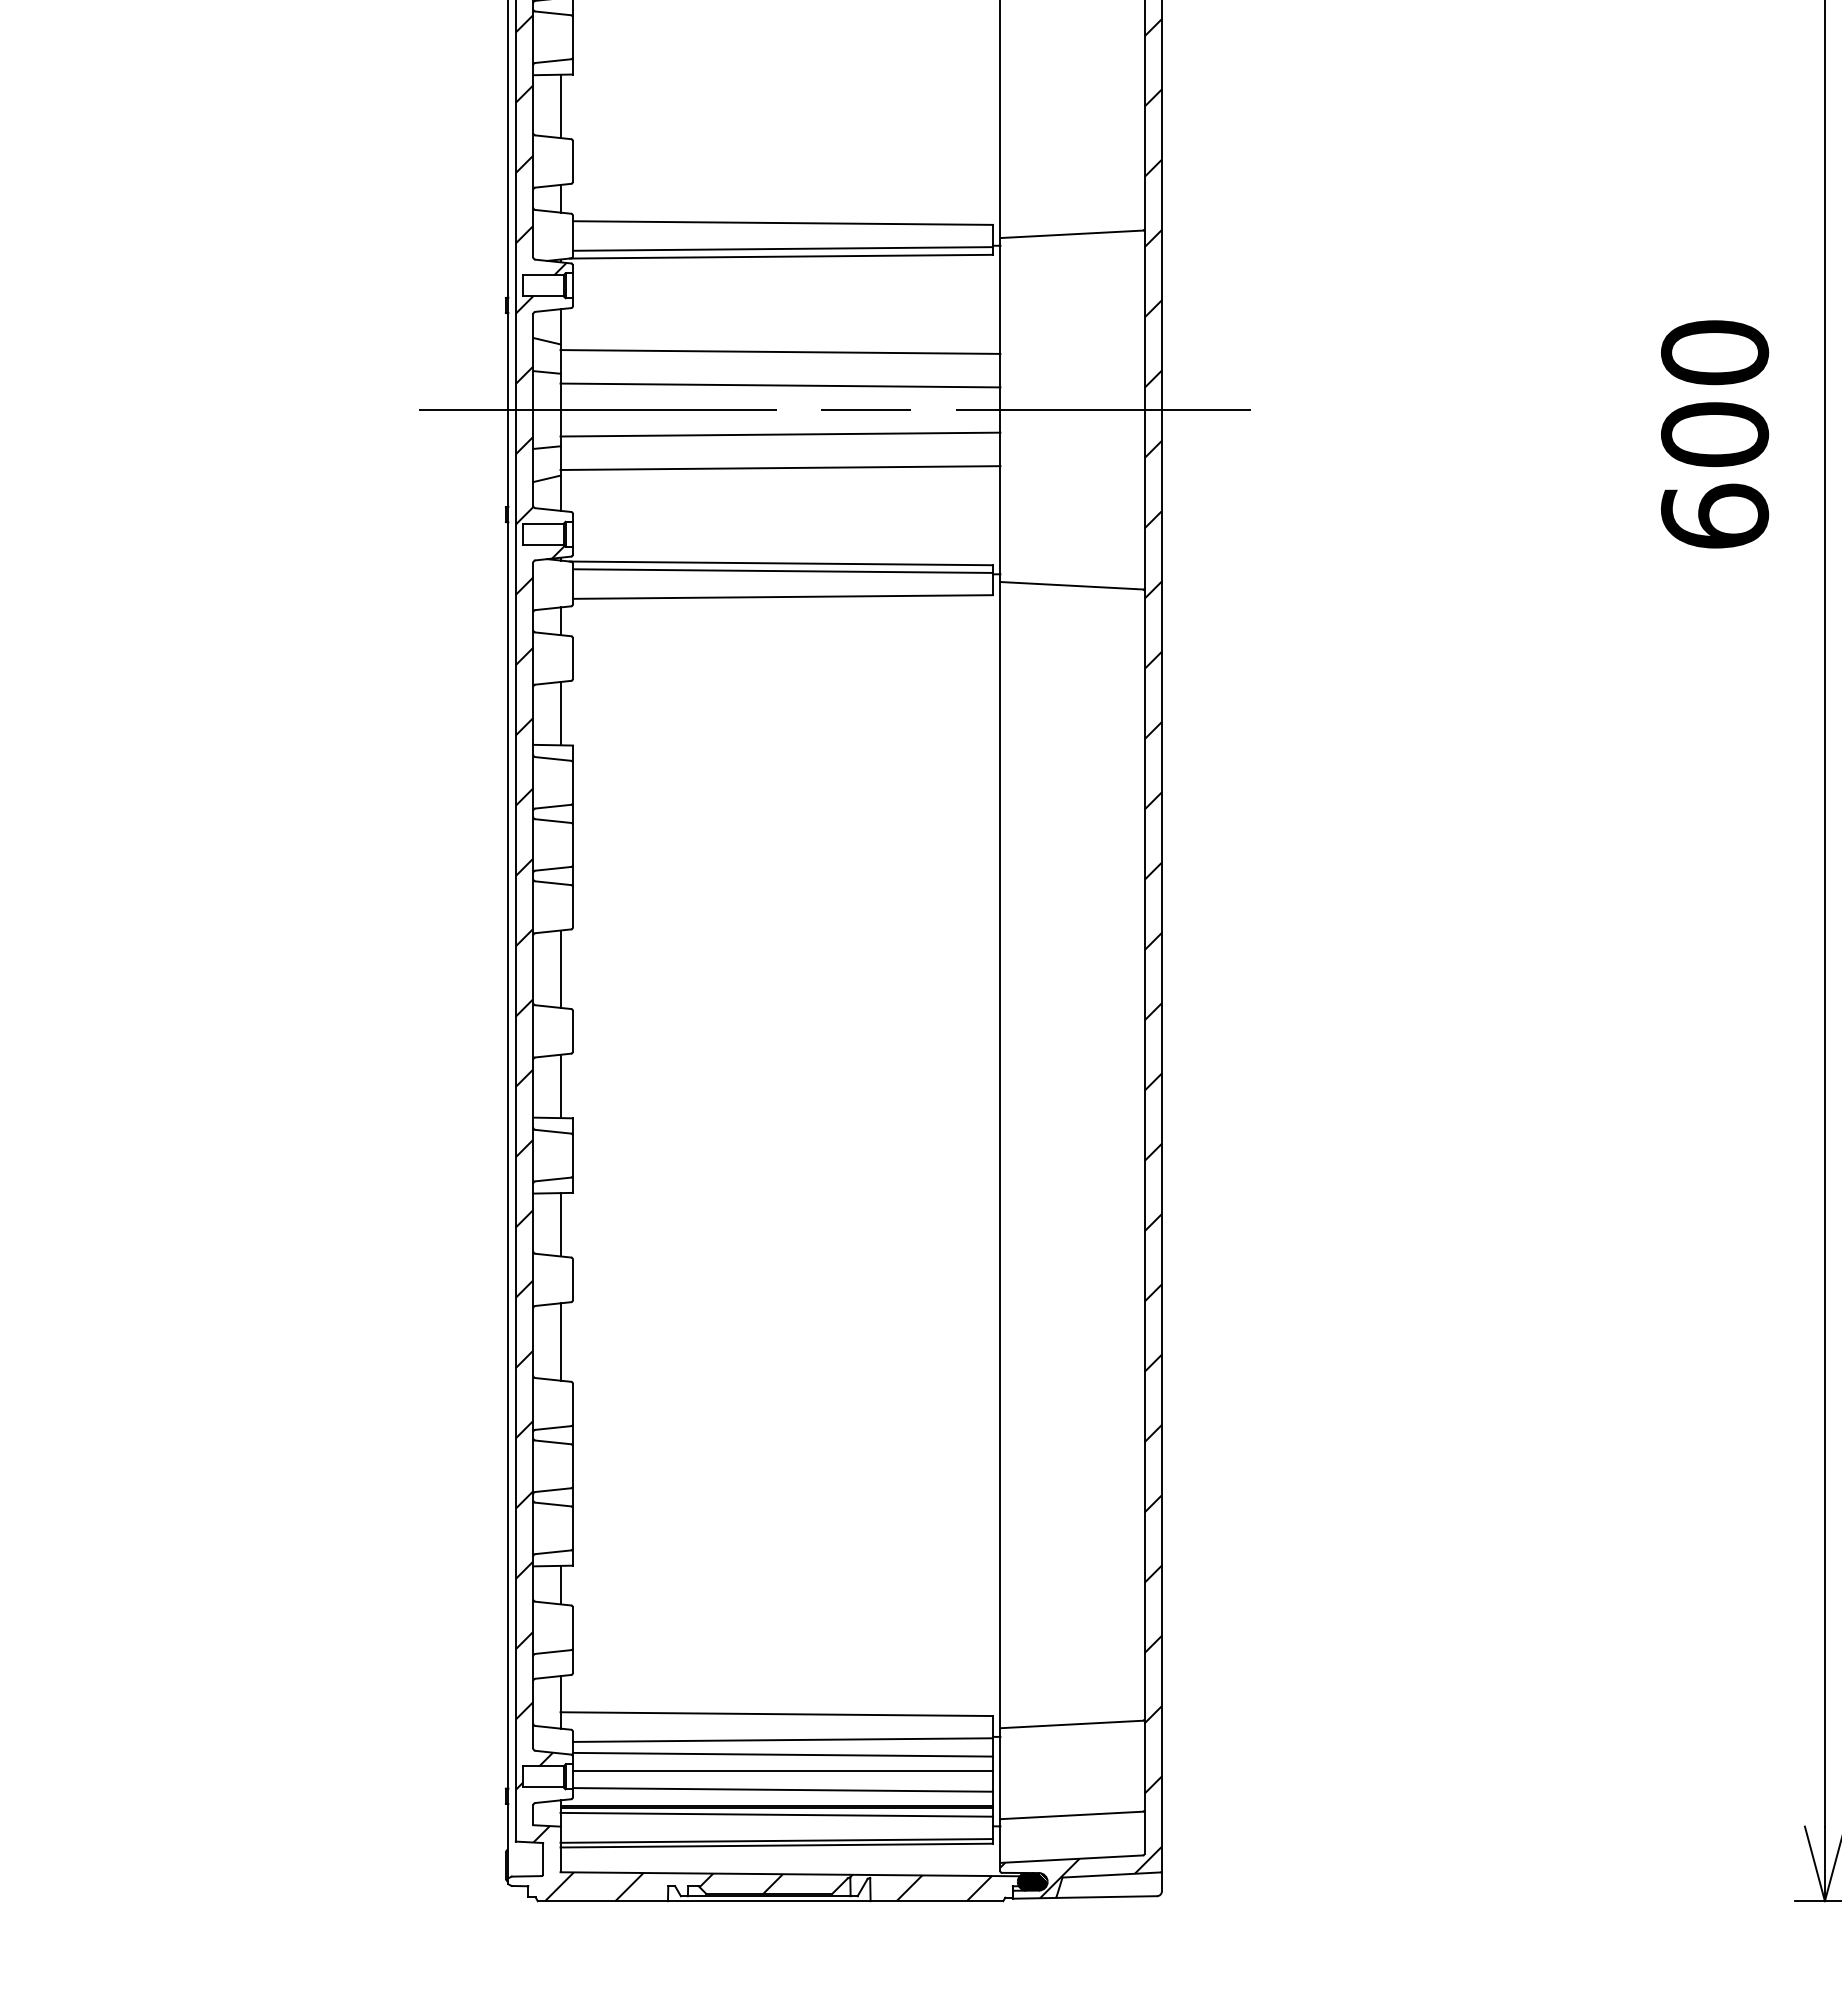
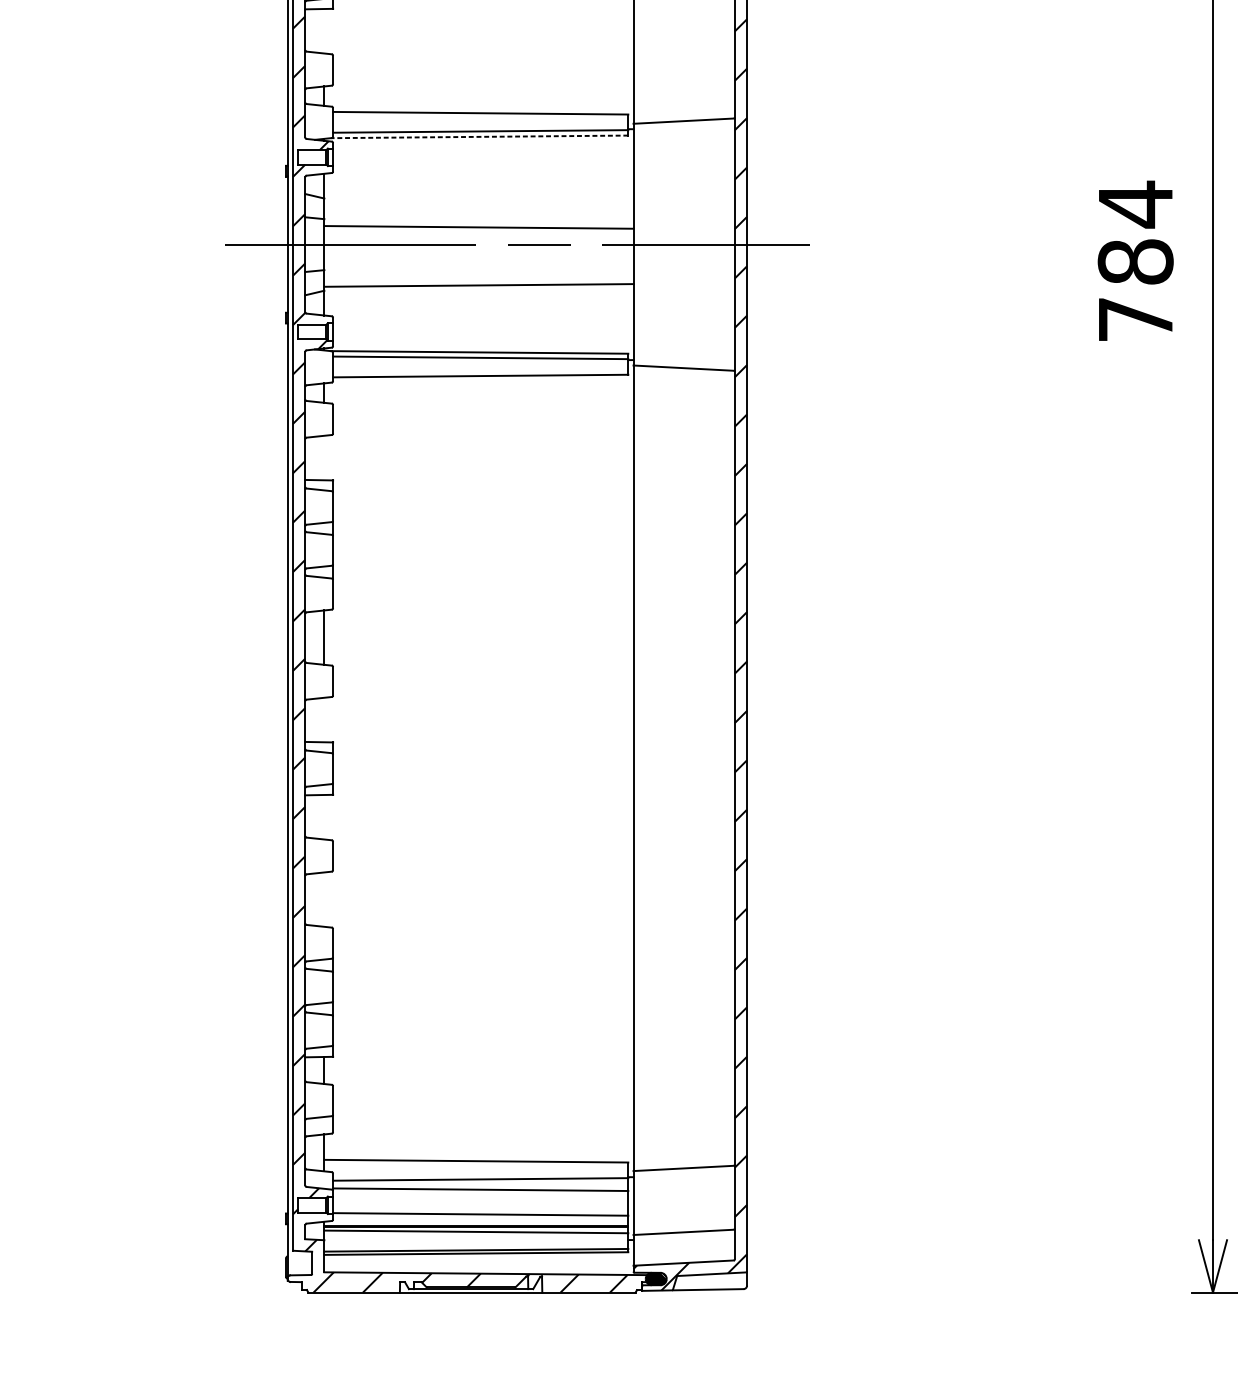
line: (560, 106) -> (324, 31), removed
line: (781, 256) -> (479, 136), solid -> dashed
line: (780, 351) -> (478, 203), removed
text: (1714, 433) -> (1135, 261), 600 -> 784
line: (780, 434) -> (478, 261), removed
line: (560, 713) -> (324, 457), removed
line: (560, 1086) -> (324, 720), removed
line: (560, 1224) -> (324, 817), removed
line: (560, 1341) -> (324, 899), removed
line: (782, 1770) -> (480, 1200), removed

